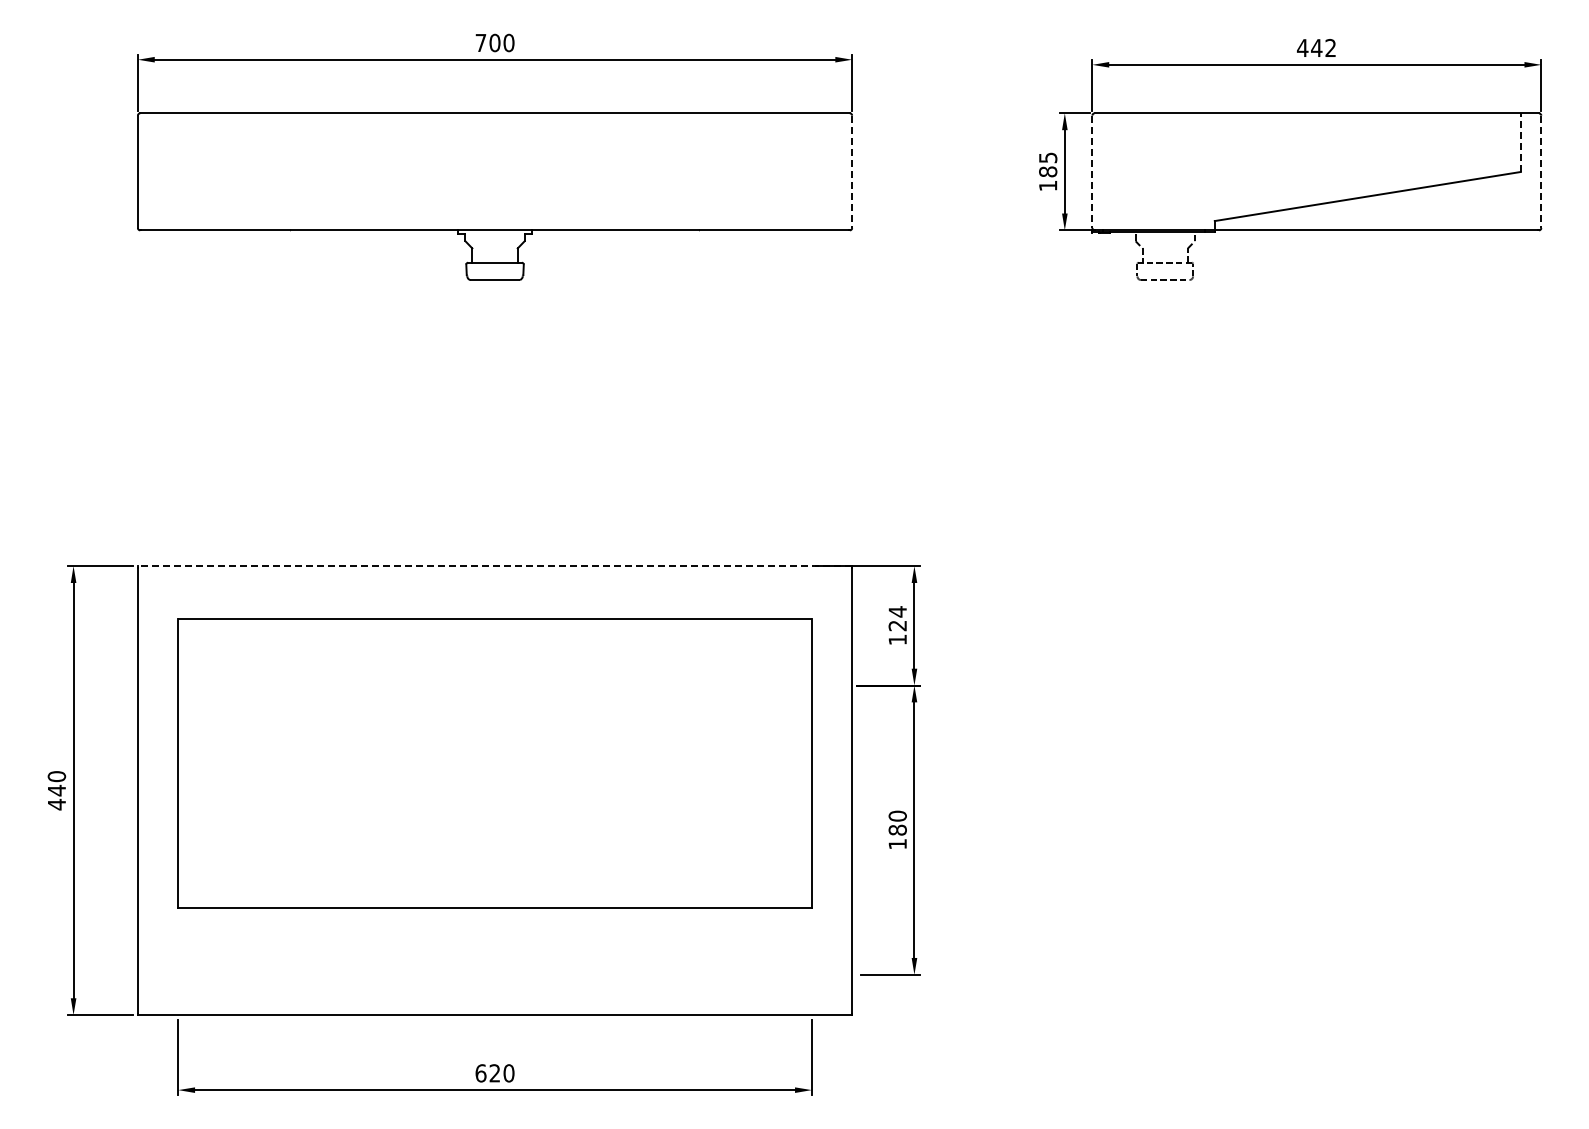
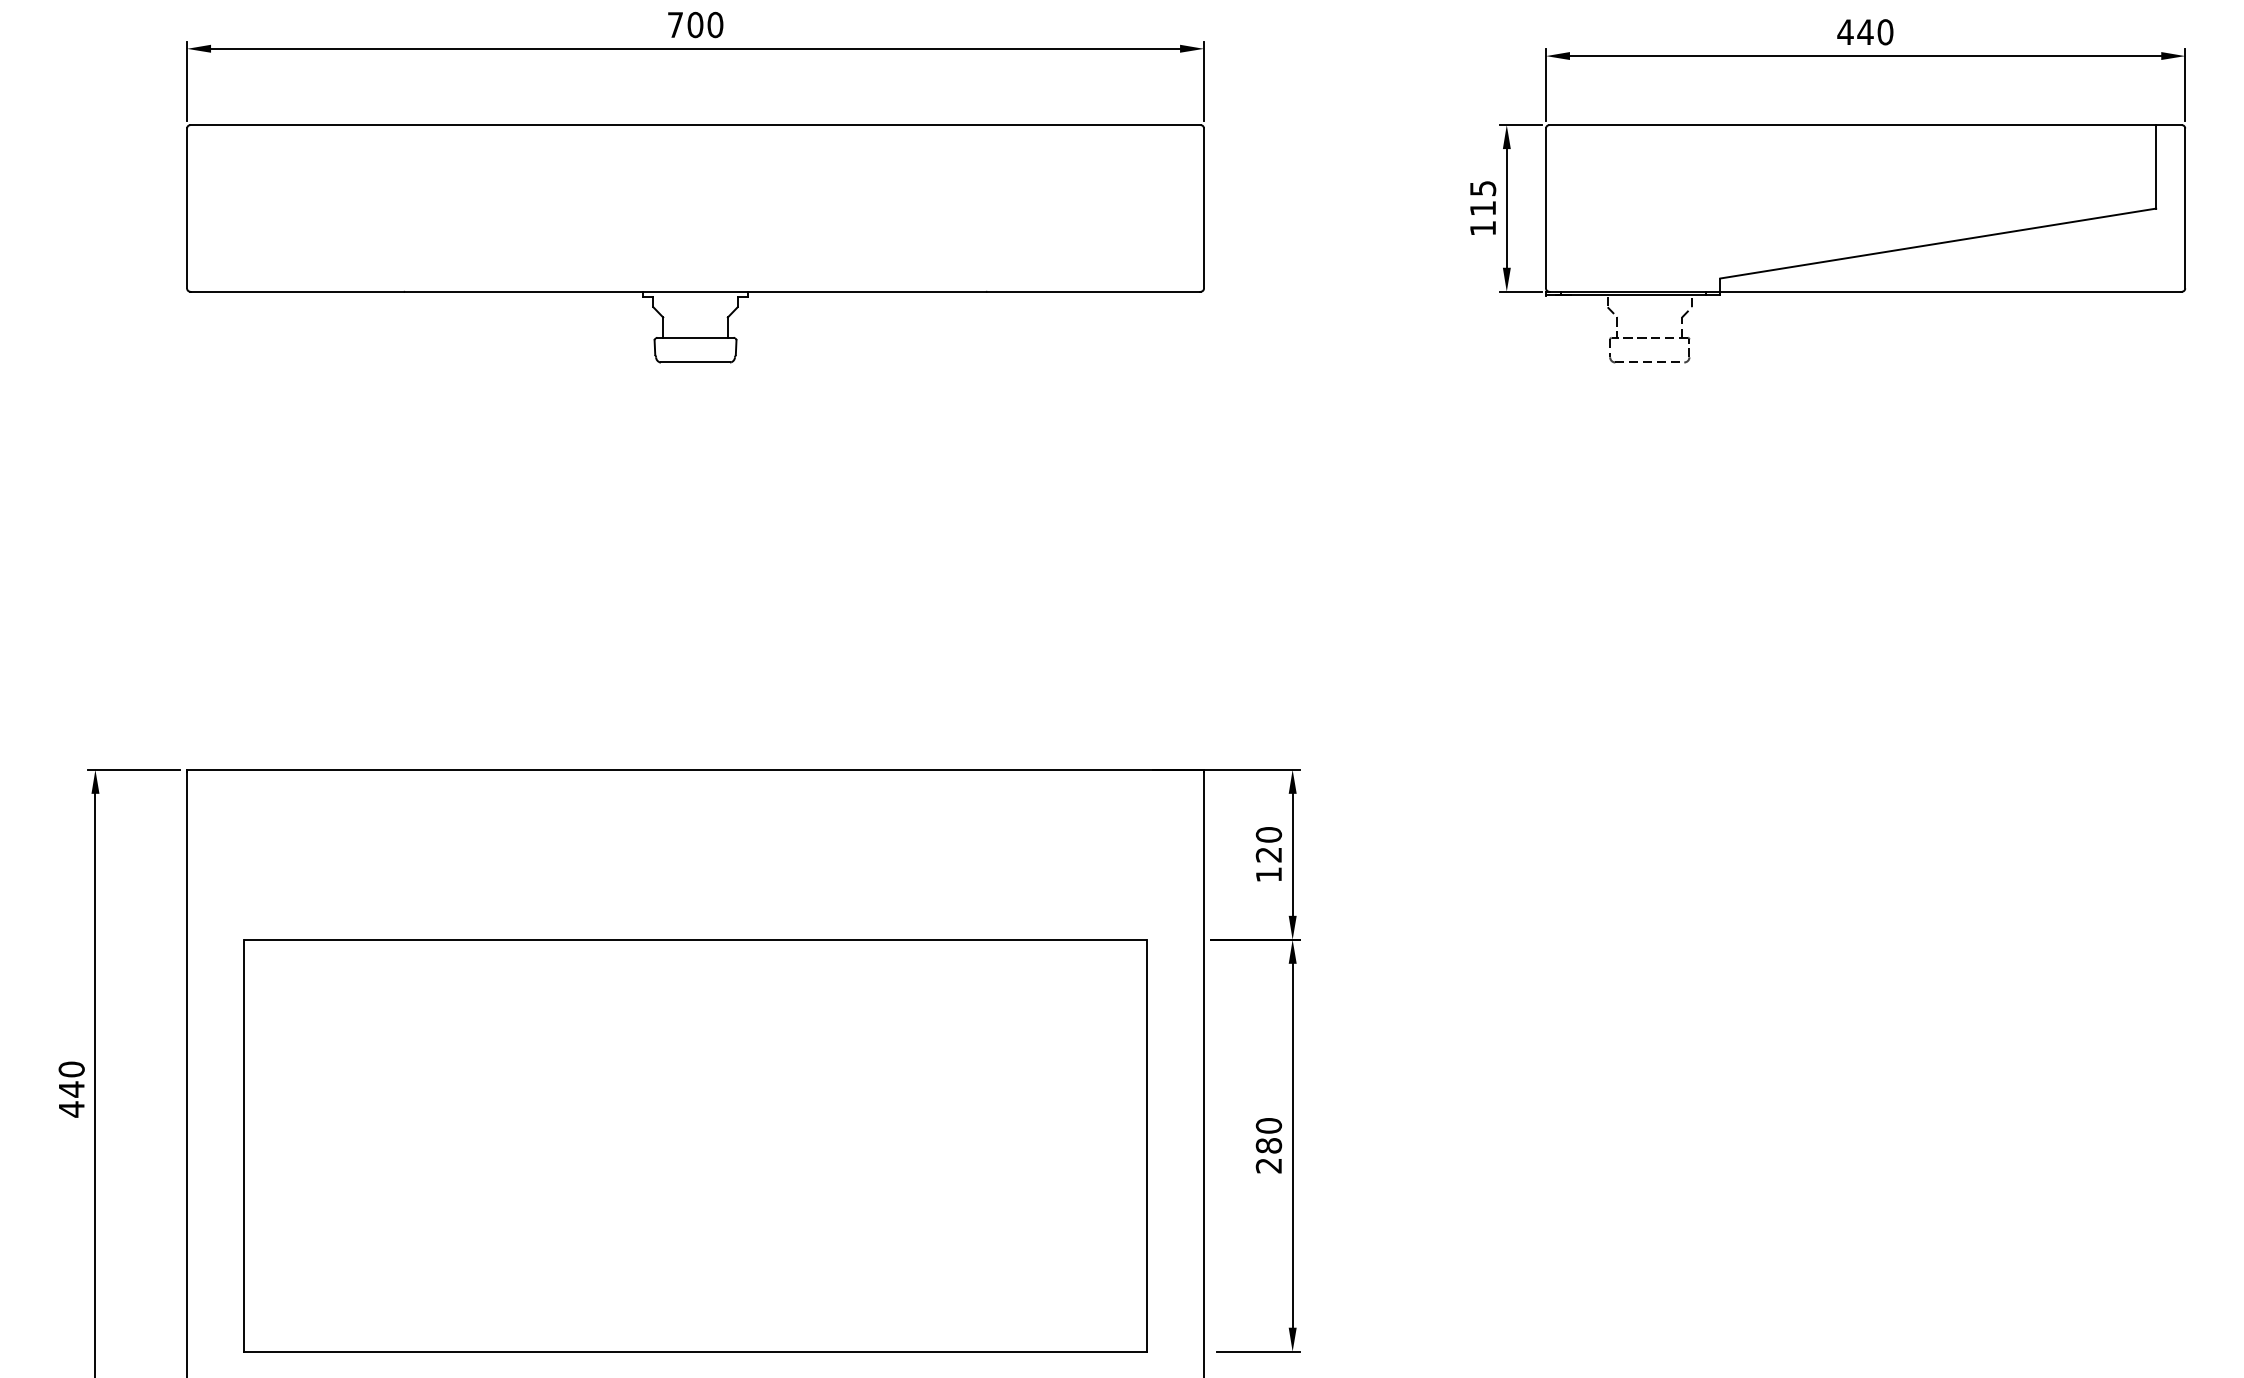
text: (1330, 48) -> (1885, 32), 442 -> 440
line: (1520, 142) -> (2155, 166), dashed -> solid
text: (1048, 171) -> (1483, 207), 185 -> 115
line: (852, 172) -> (1204, 209), dashed -> solid
line: (1092, 172) -> (1546, 209), dashed -> solid
line: (1541, 172) -> (2185, 209), dashed -> solid
line: (494, 566) -> (694, 770), dashed -> solid
text: (897, 611) -> (1268, 834), 124 -> 120
part: (494, 763) -> (694, 1146), moved
text: (897, 844) -> (1268, 1166), 180 -> 280

